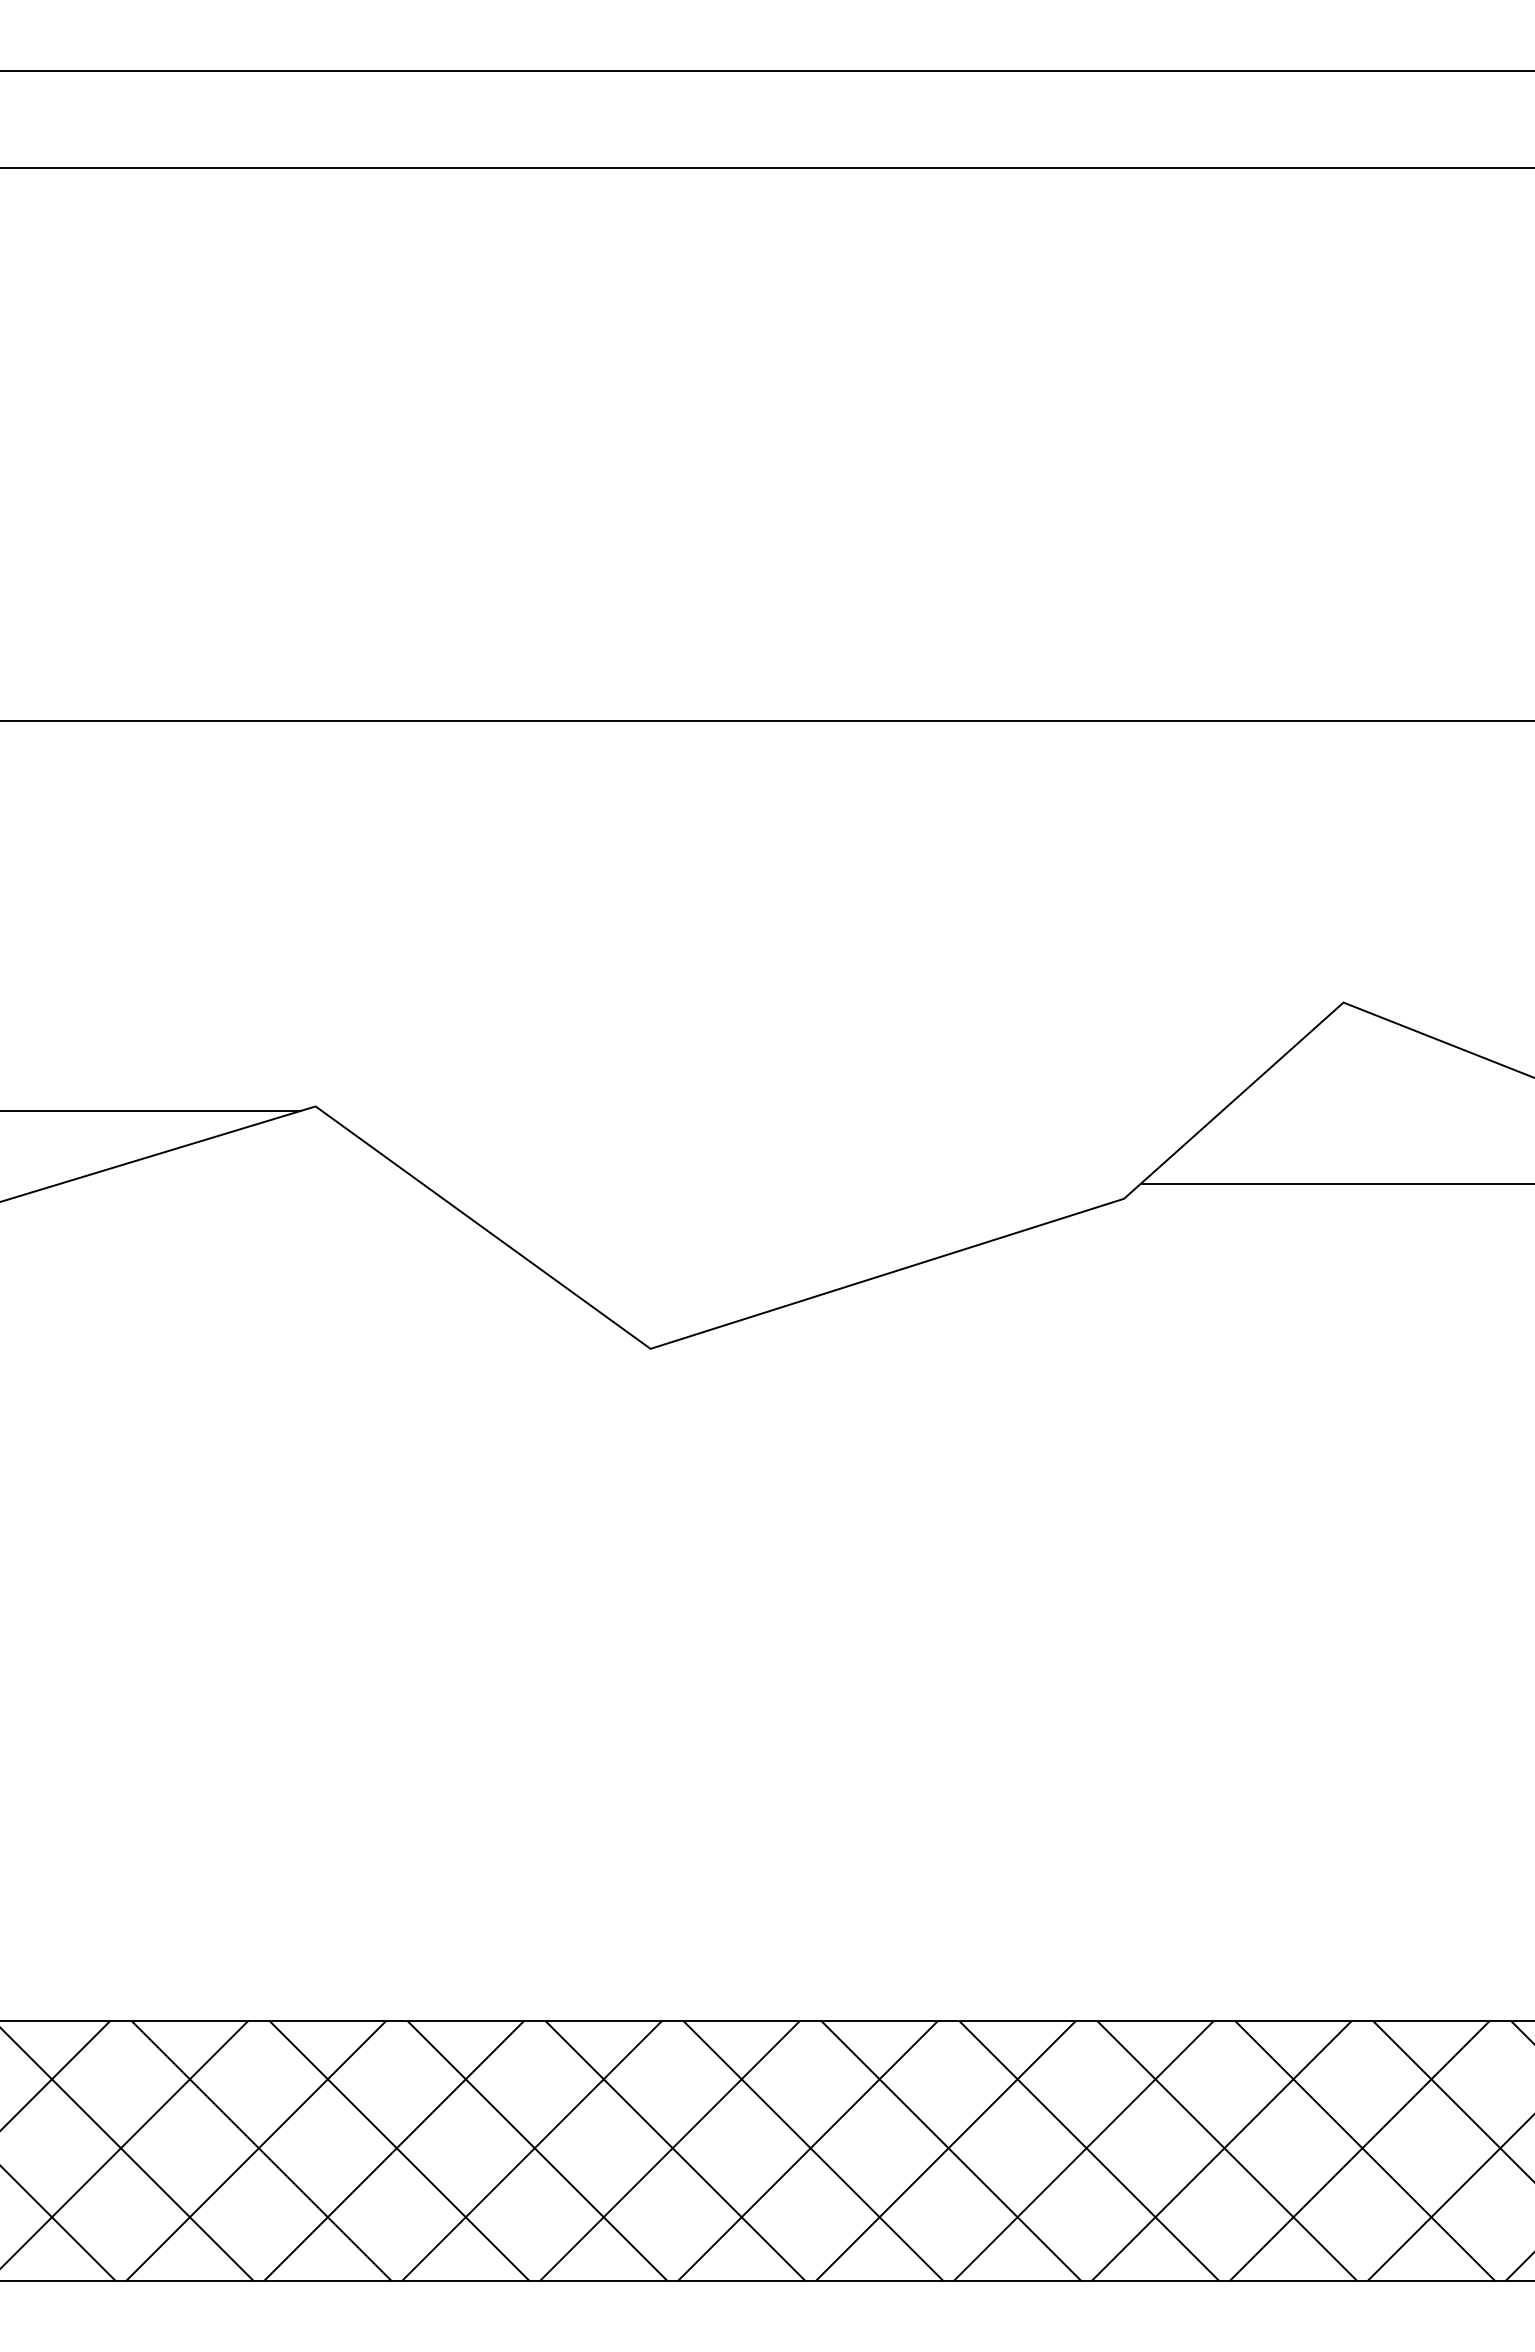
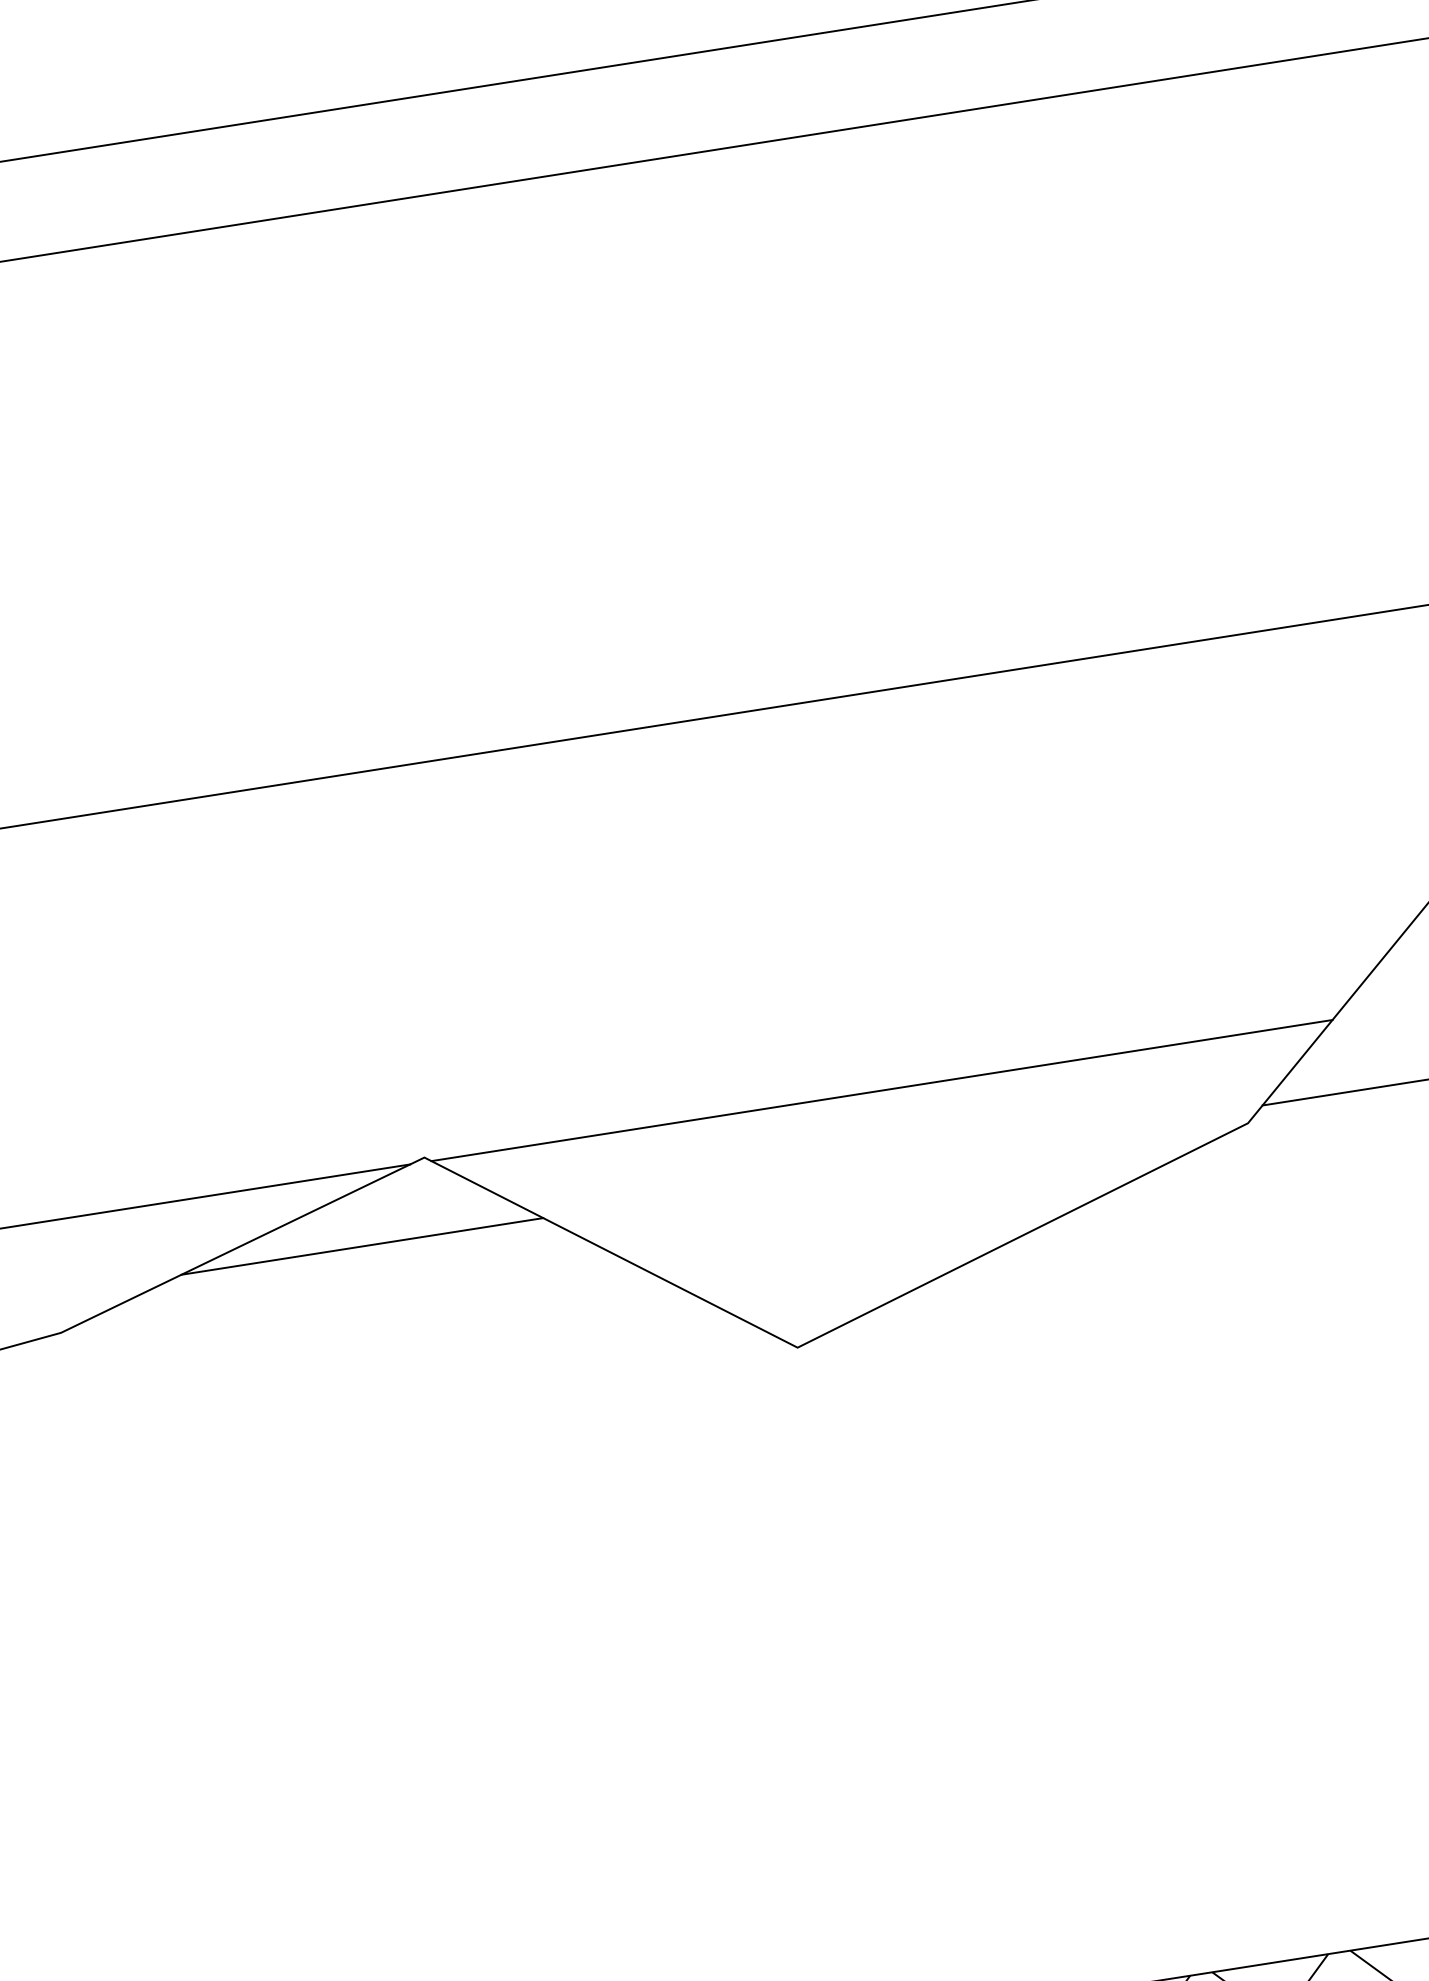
line: (771, 1110) -> (881, 1090), added
line: (241, 1183) -> (362, 1246), added

